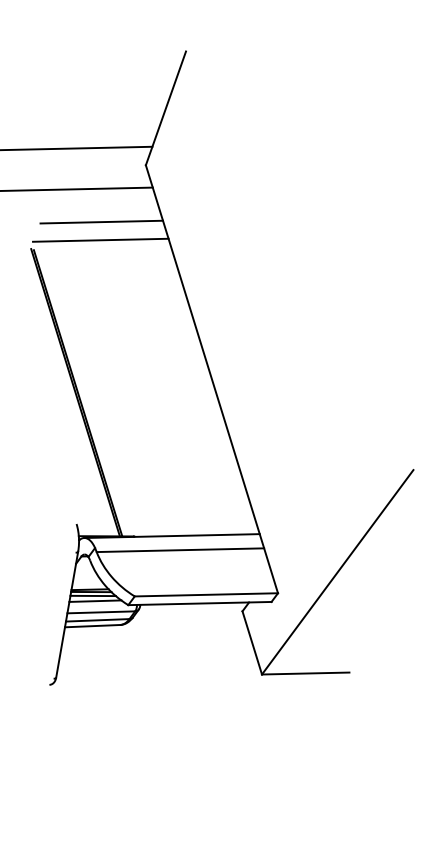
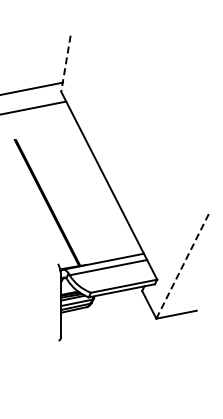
line: (164, 109) -> (65, 64), solid -> dashed
line: (102, 221) -> (45, 121), removed
line: (100, 240) -> (46, 130), removed
line: (338, 573) -> (183, 265), solid -> dashed

